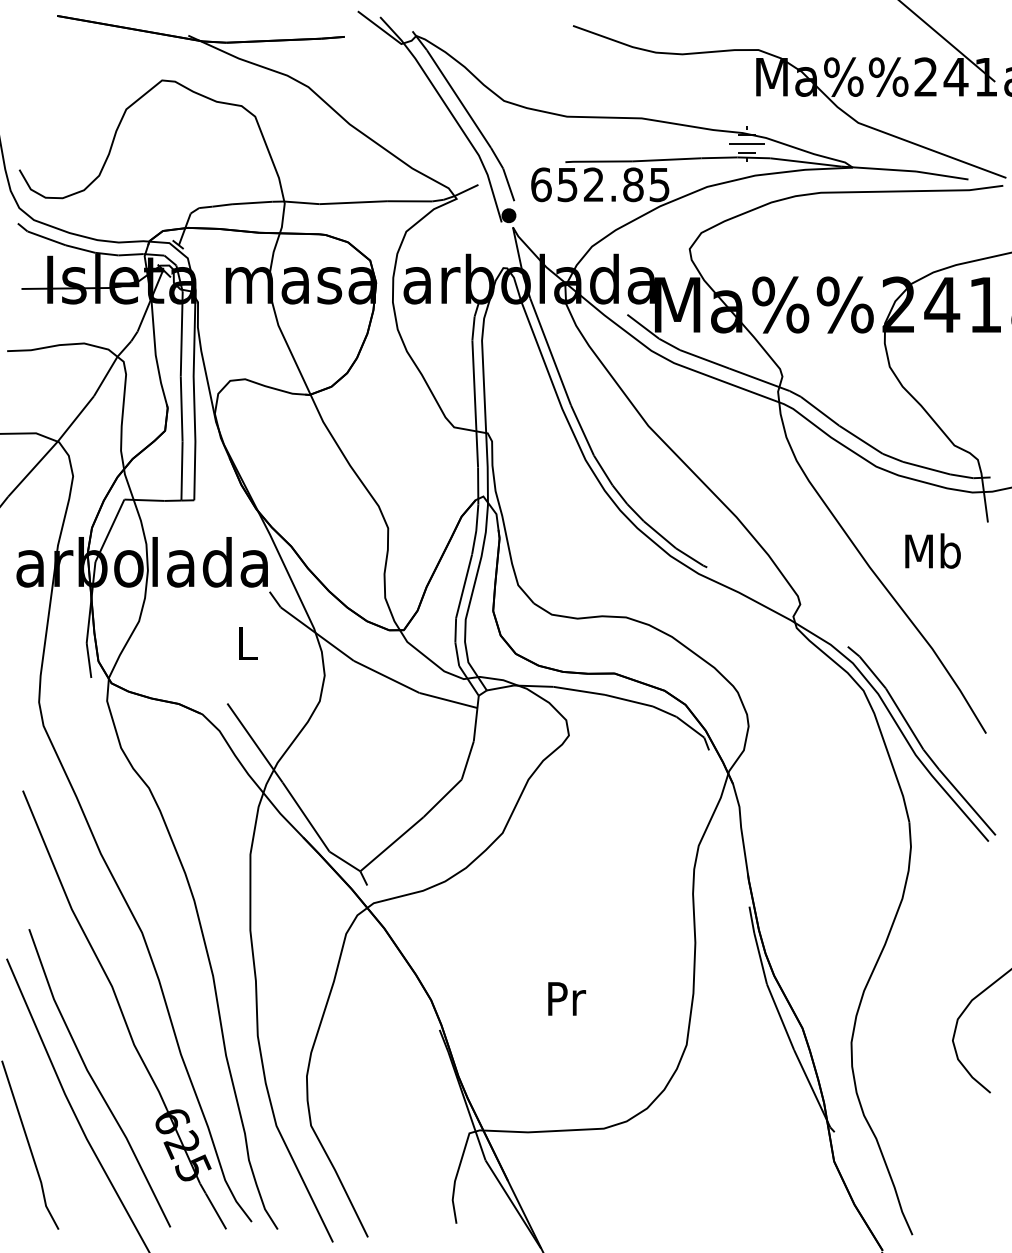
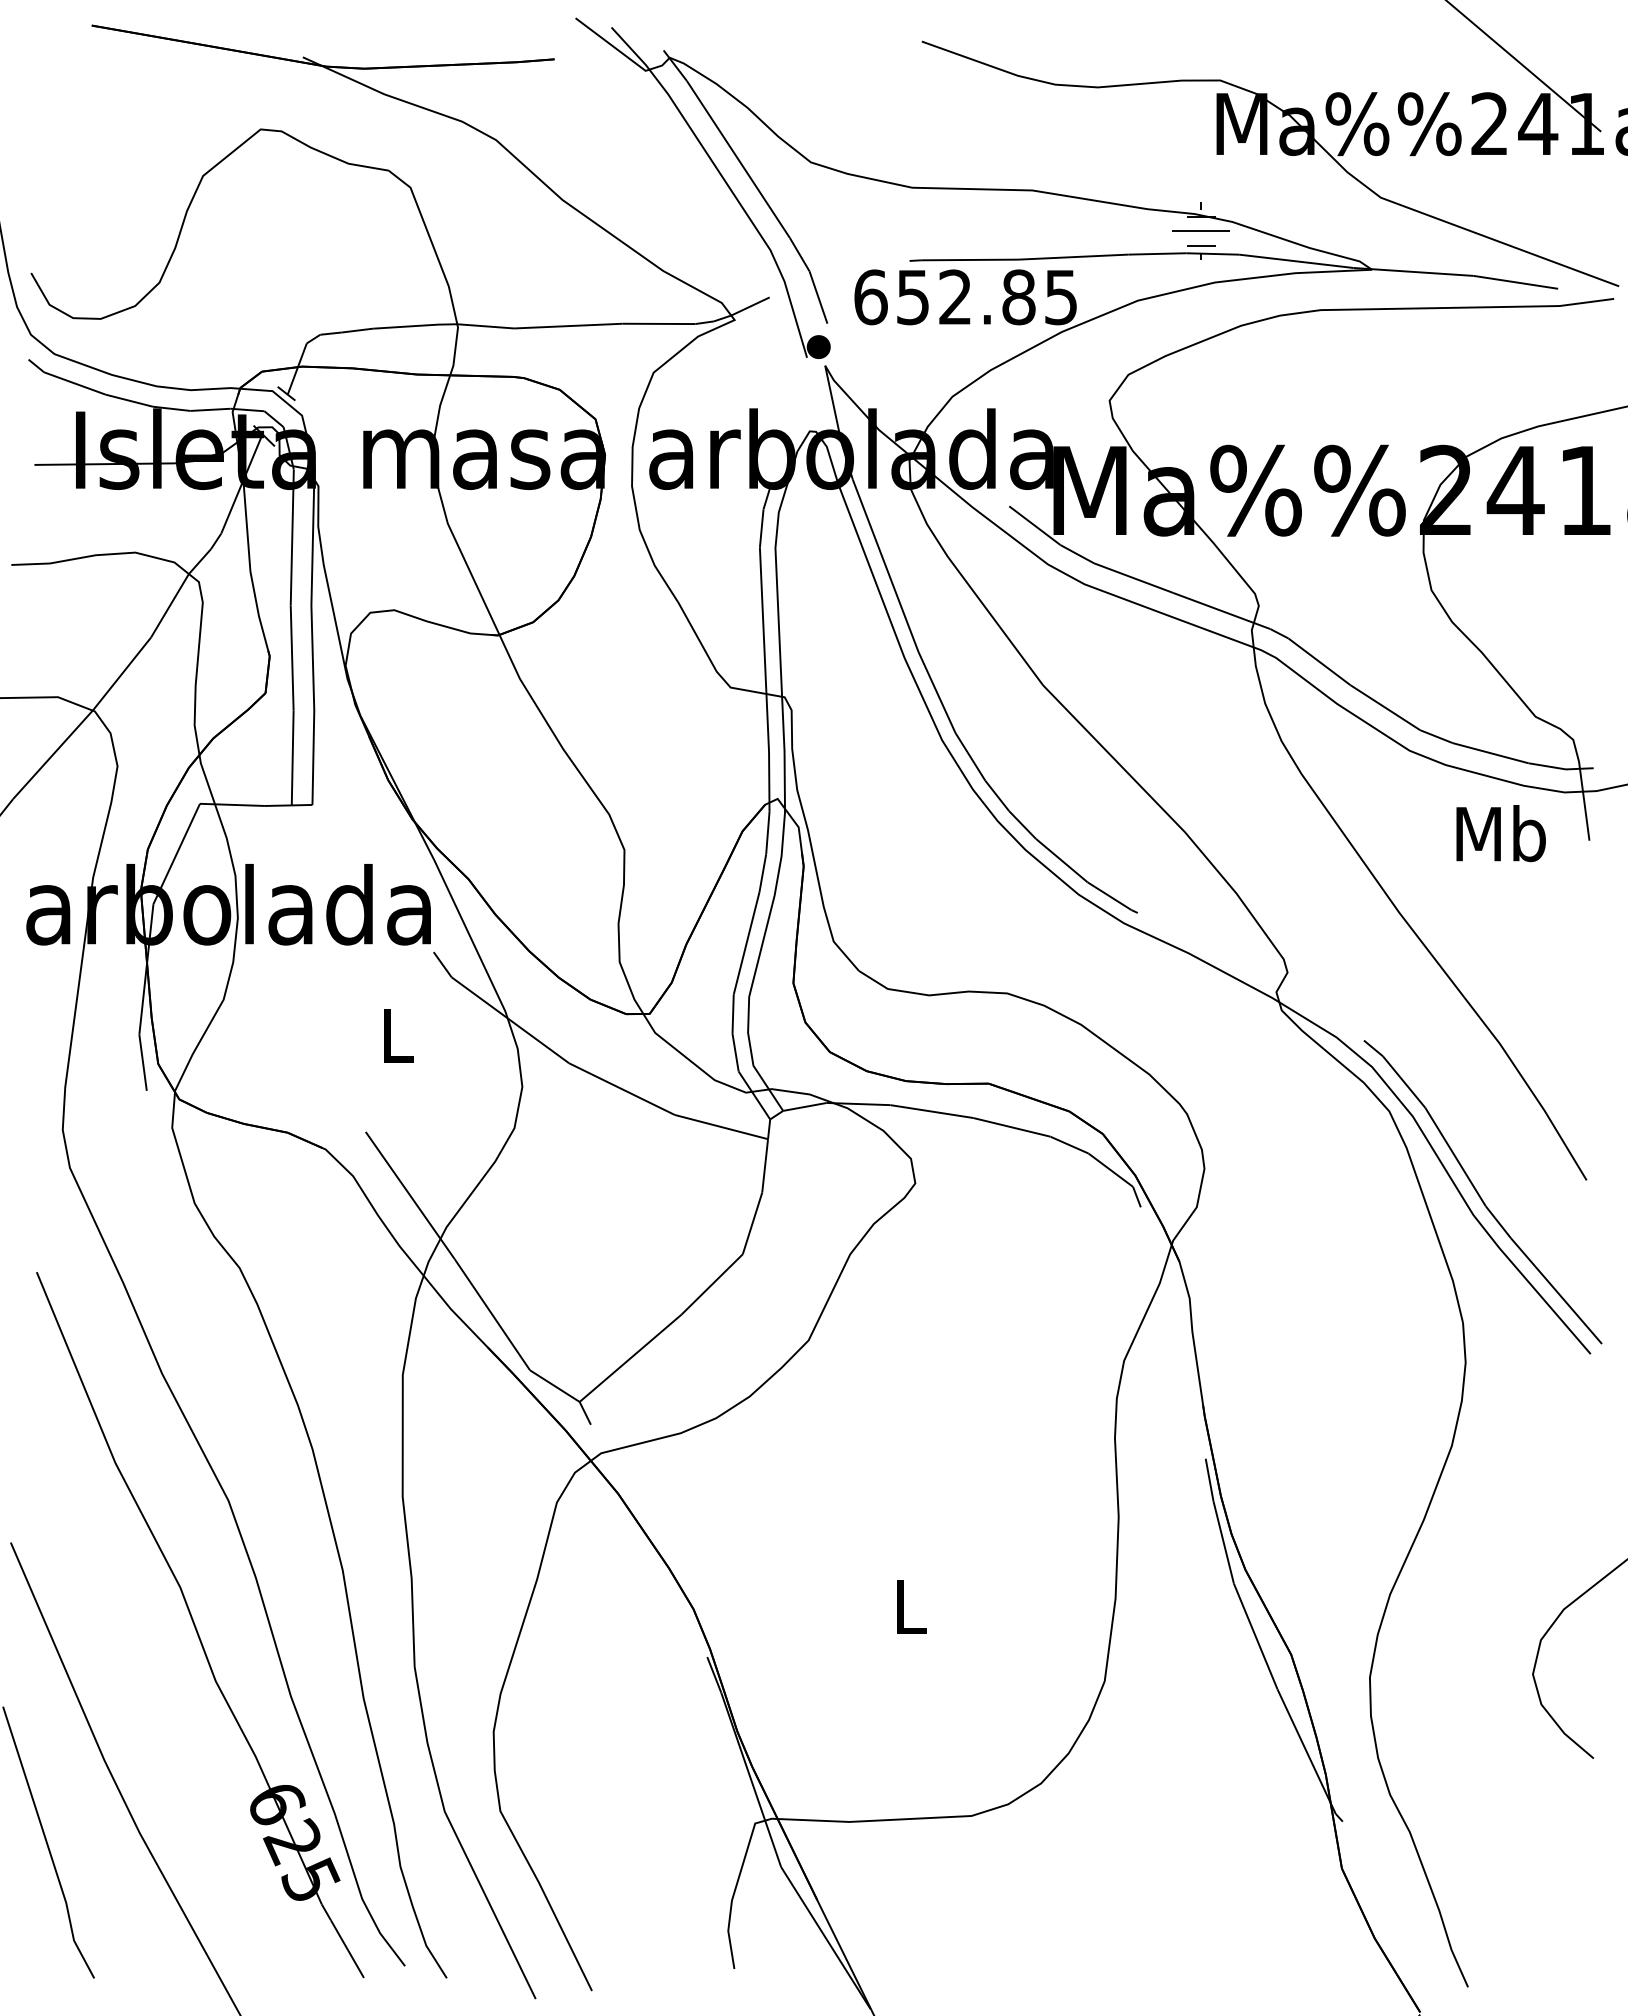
text: (932, 550) -> (1500, 832), moved
text: (567, 998) -> (912, 1606), Pr -> L
line: (94, 1080) -> (151, 1738), removed

